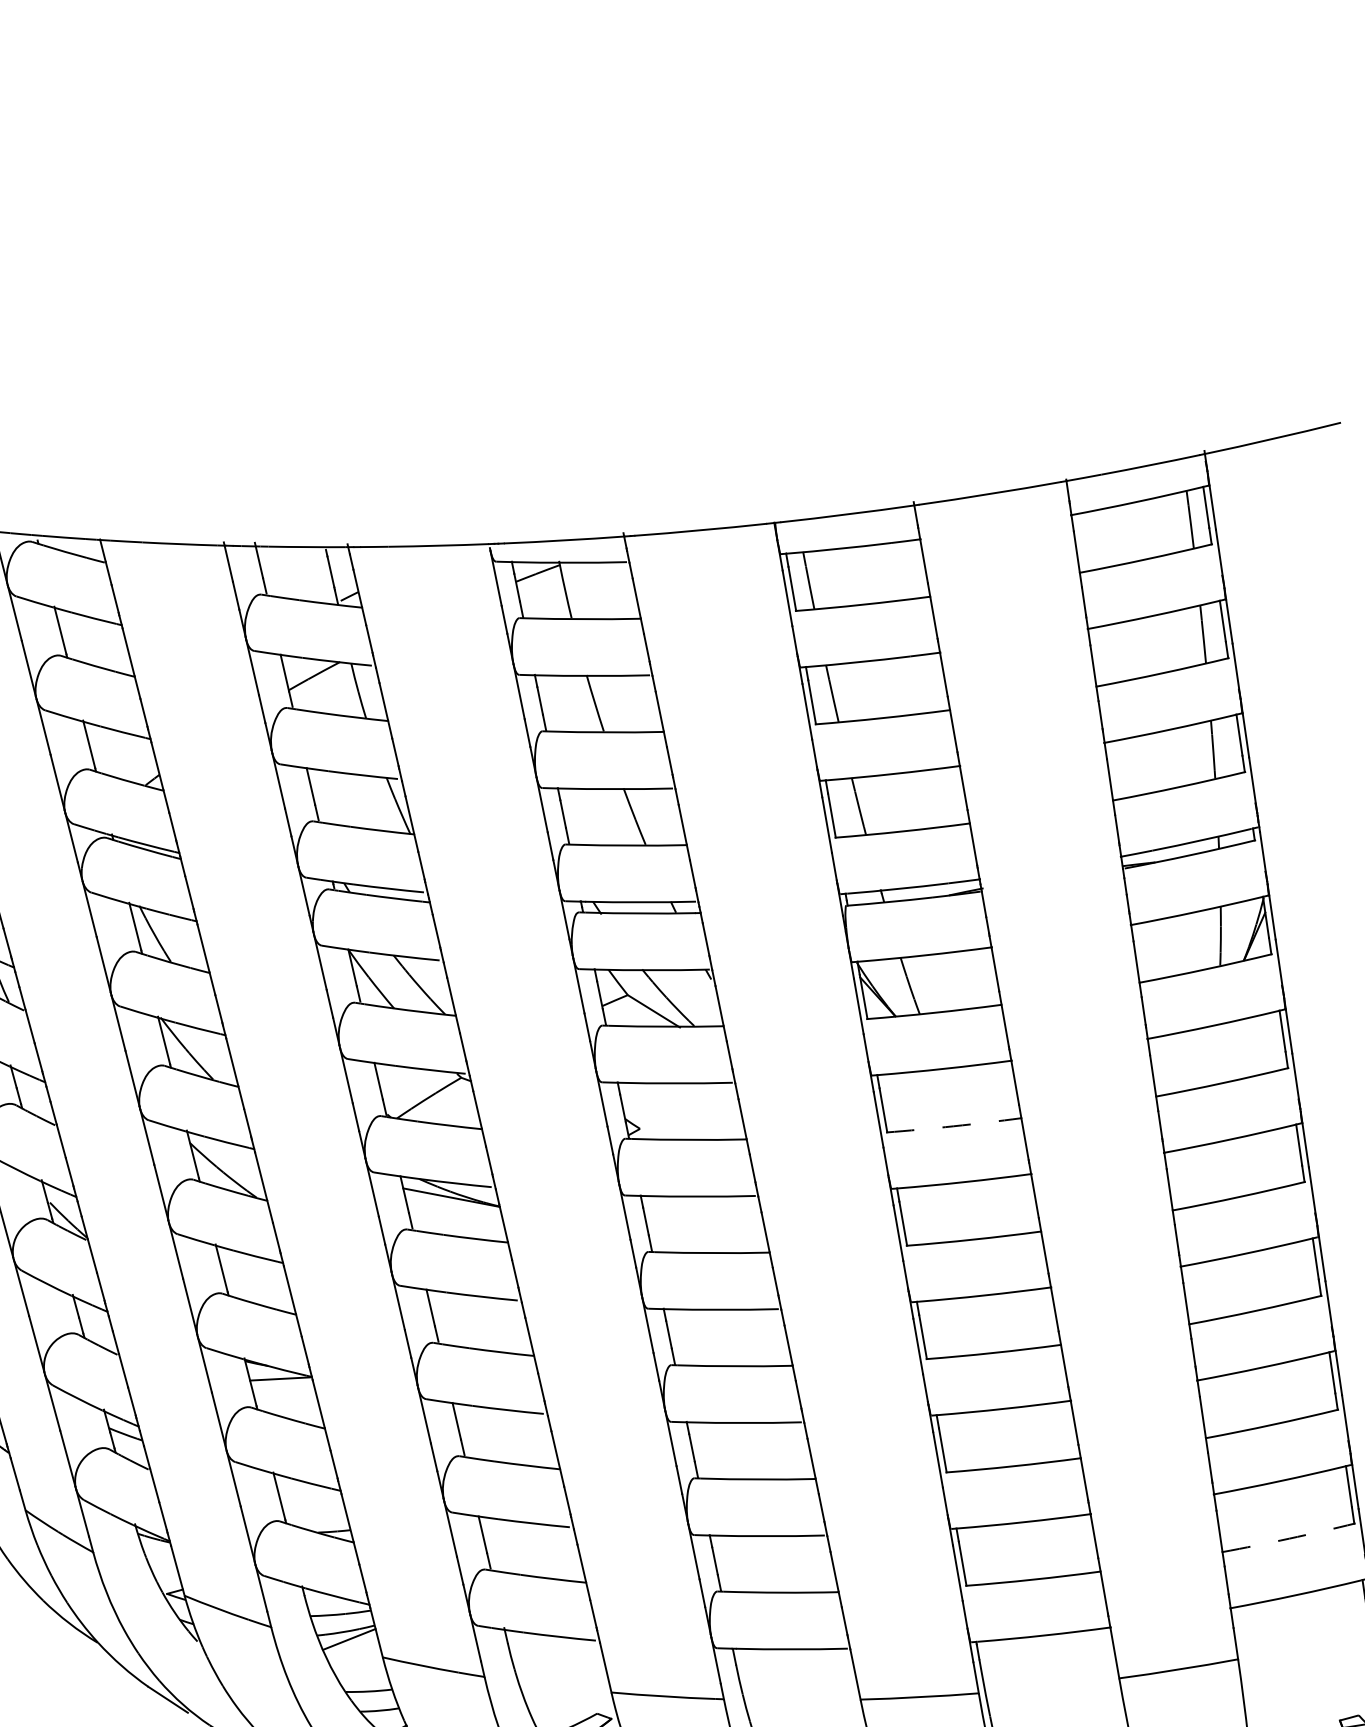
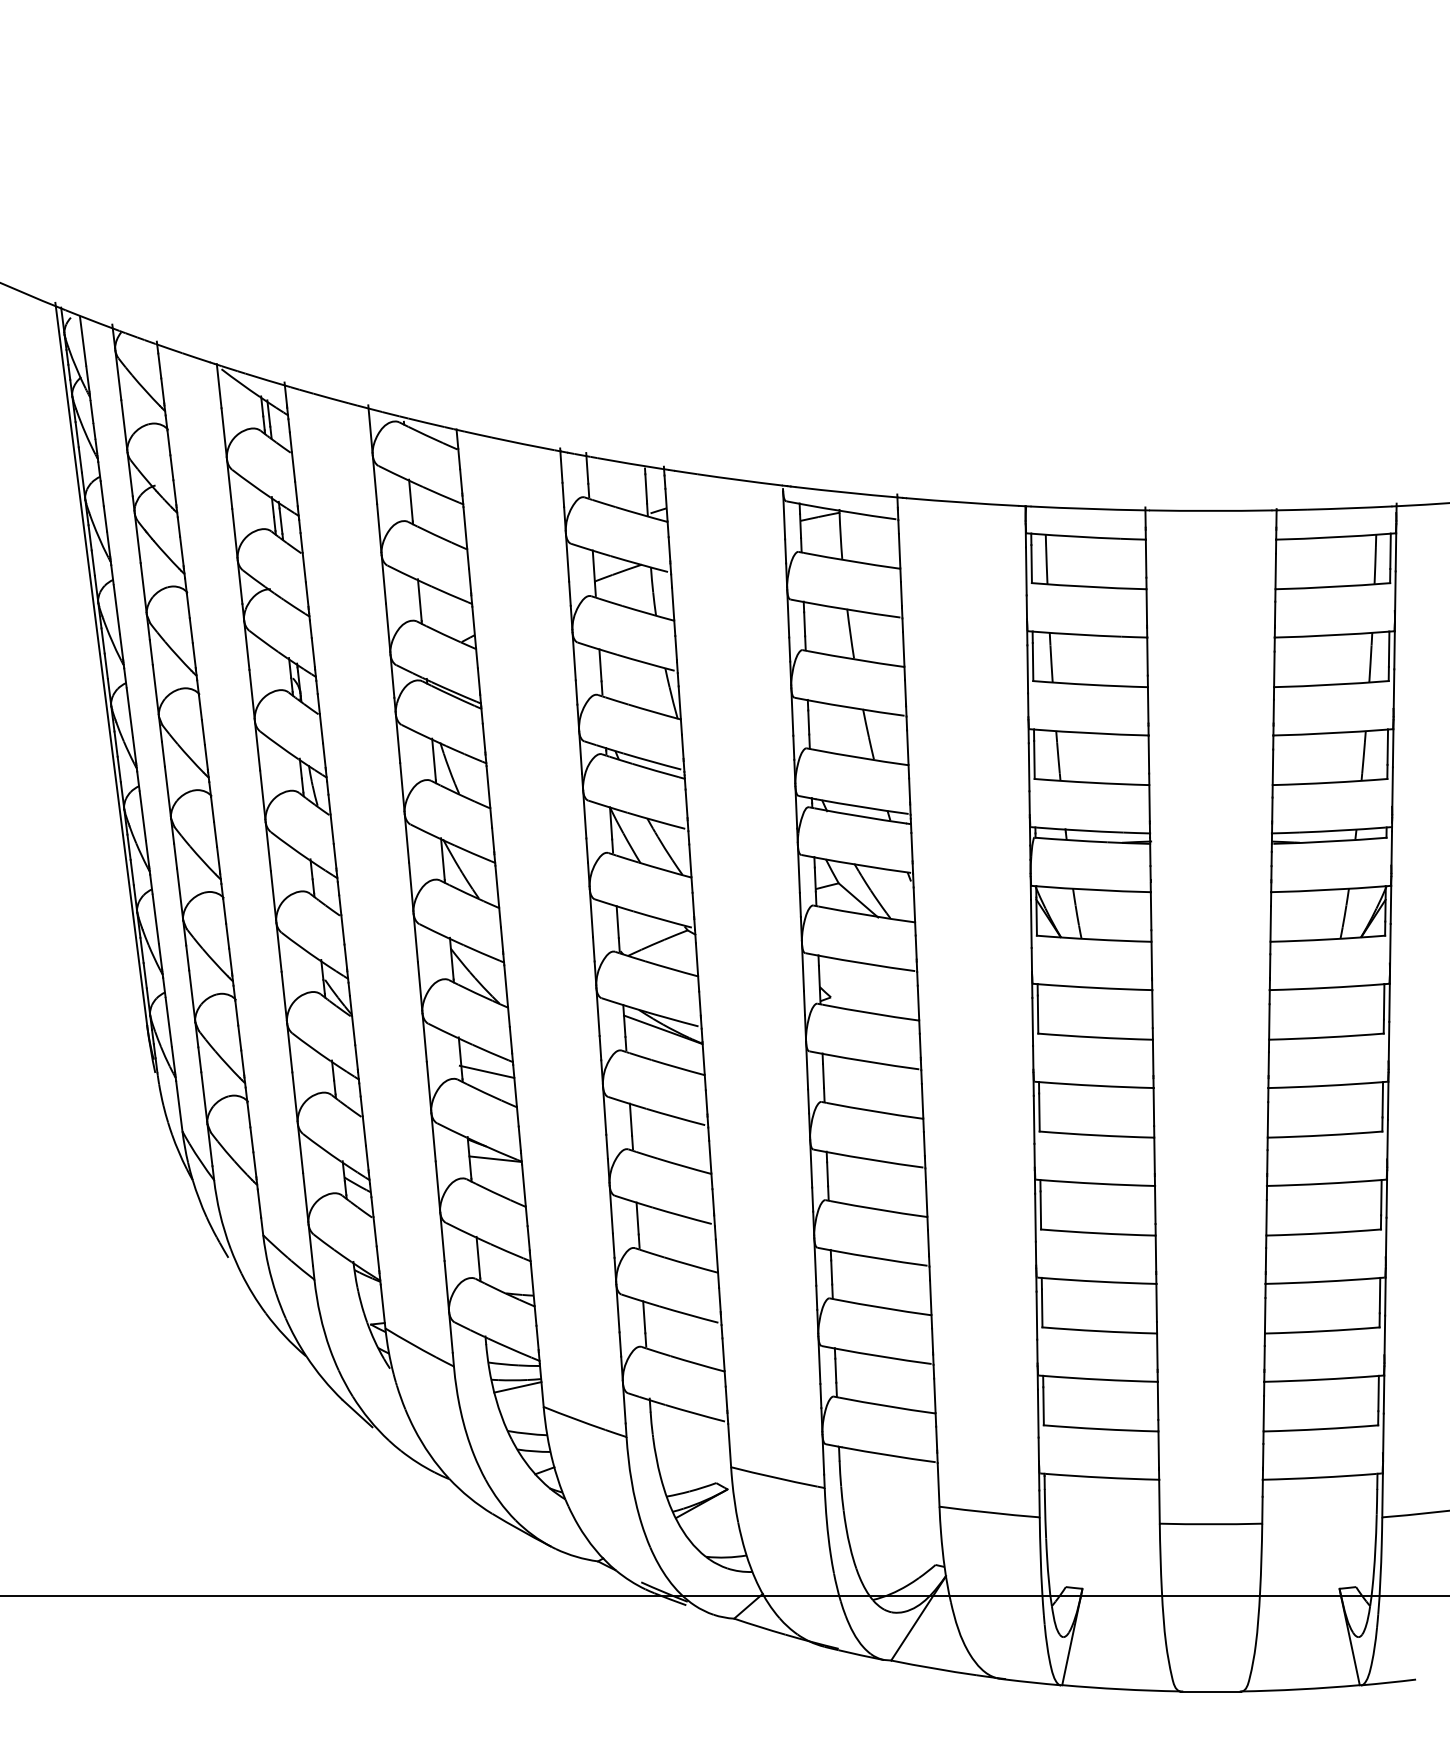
arc: (954, 1126) -> (1095, 1037), dashed -> solid
line: (254, 1278) -> (486, 1071), added
arc: (1289, 1539) -> (1321, 1429), dashed -> solid

